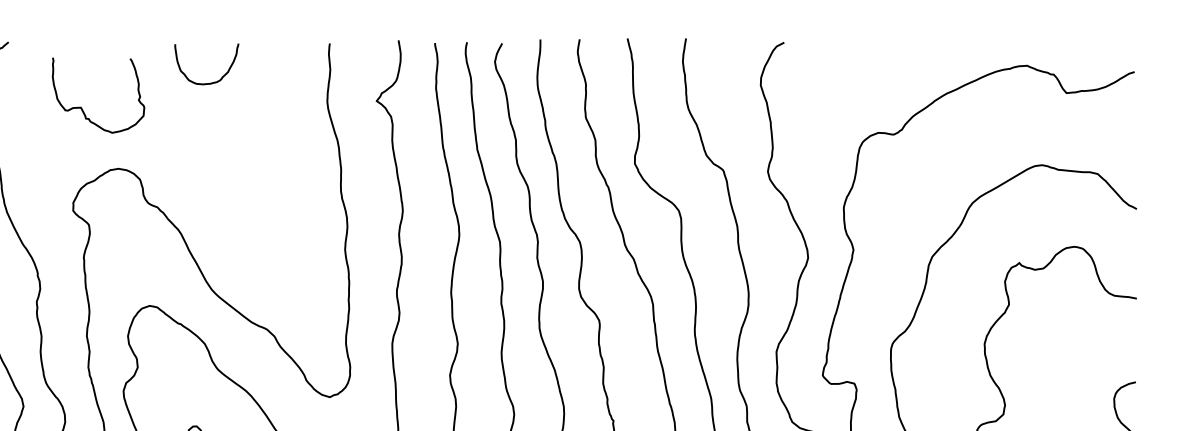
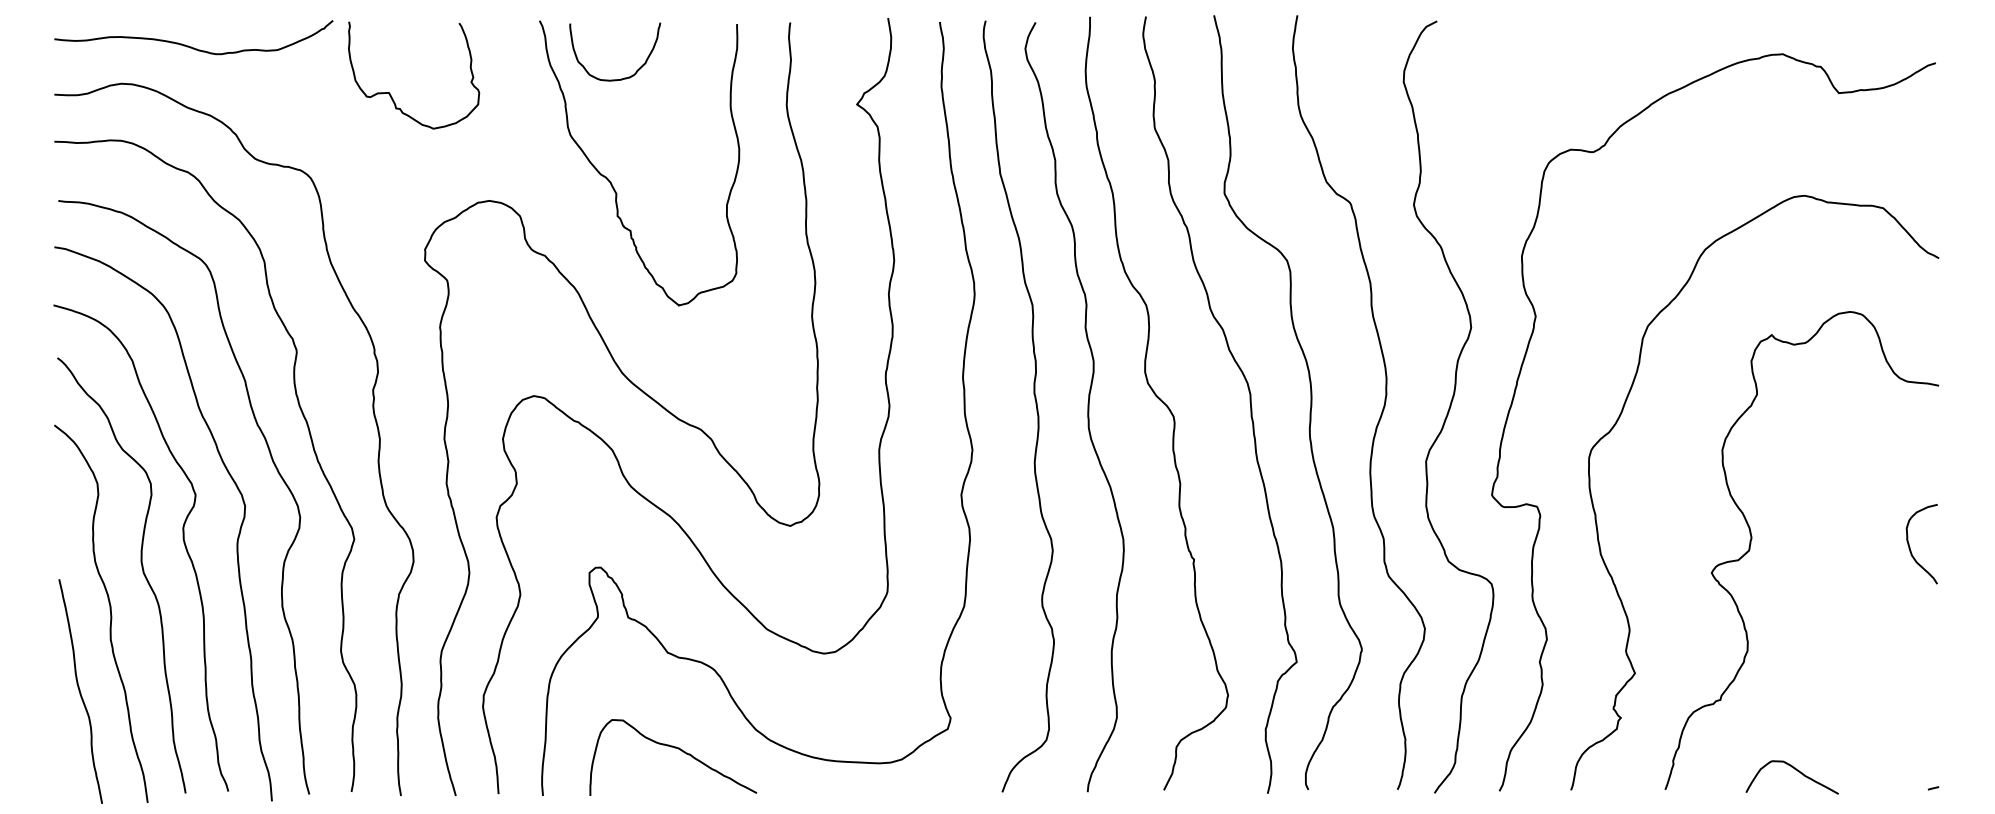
curve: (82, 108) -> (390, 93), moved
curve: (204, 155) -> (611, 182), added

